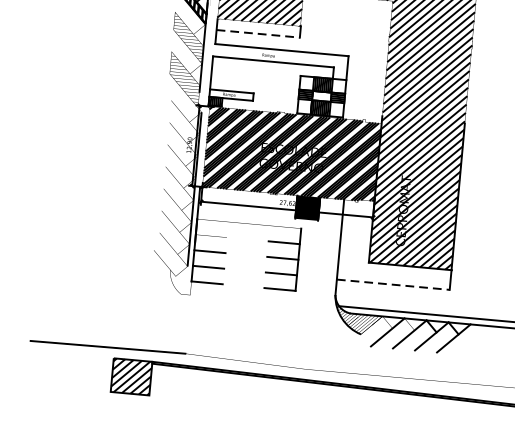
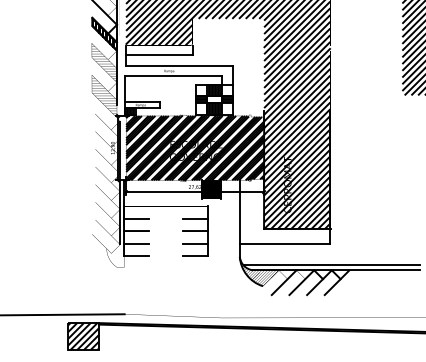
line: (258, 33) -> (159, 54), dashed -> solid
line: (210, 235) -> (136, 218), added
line: (393, 284) -> (285, 244), dashed -> solid

